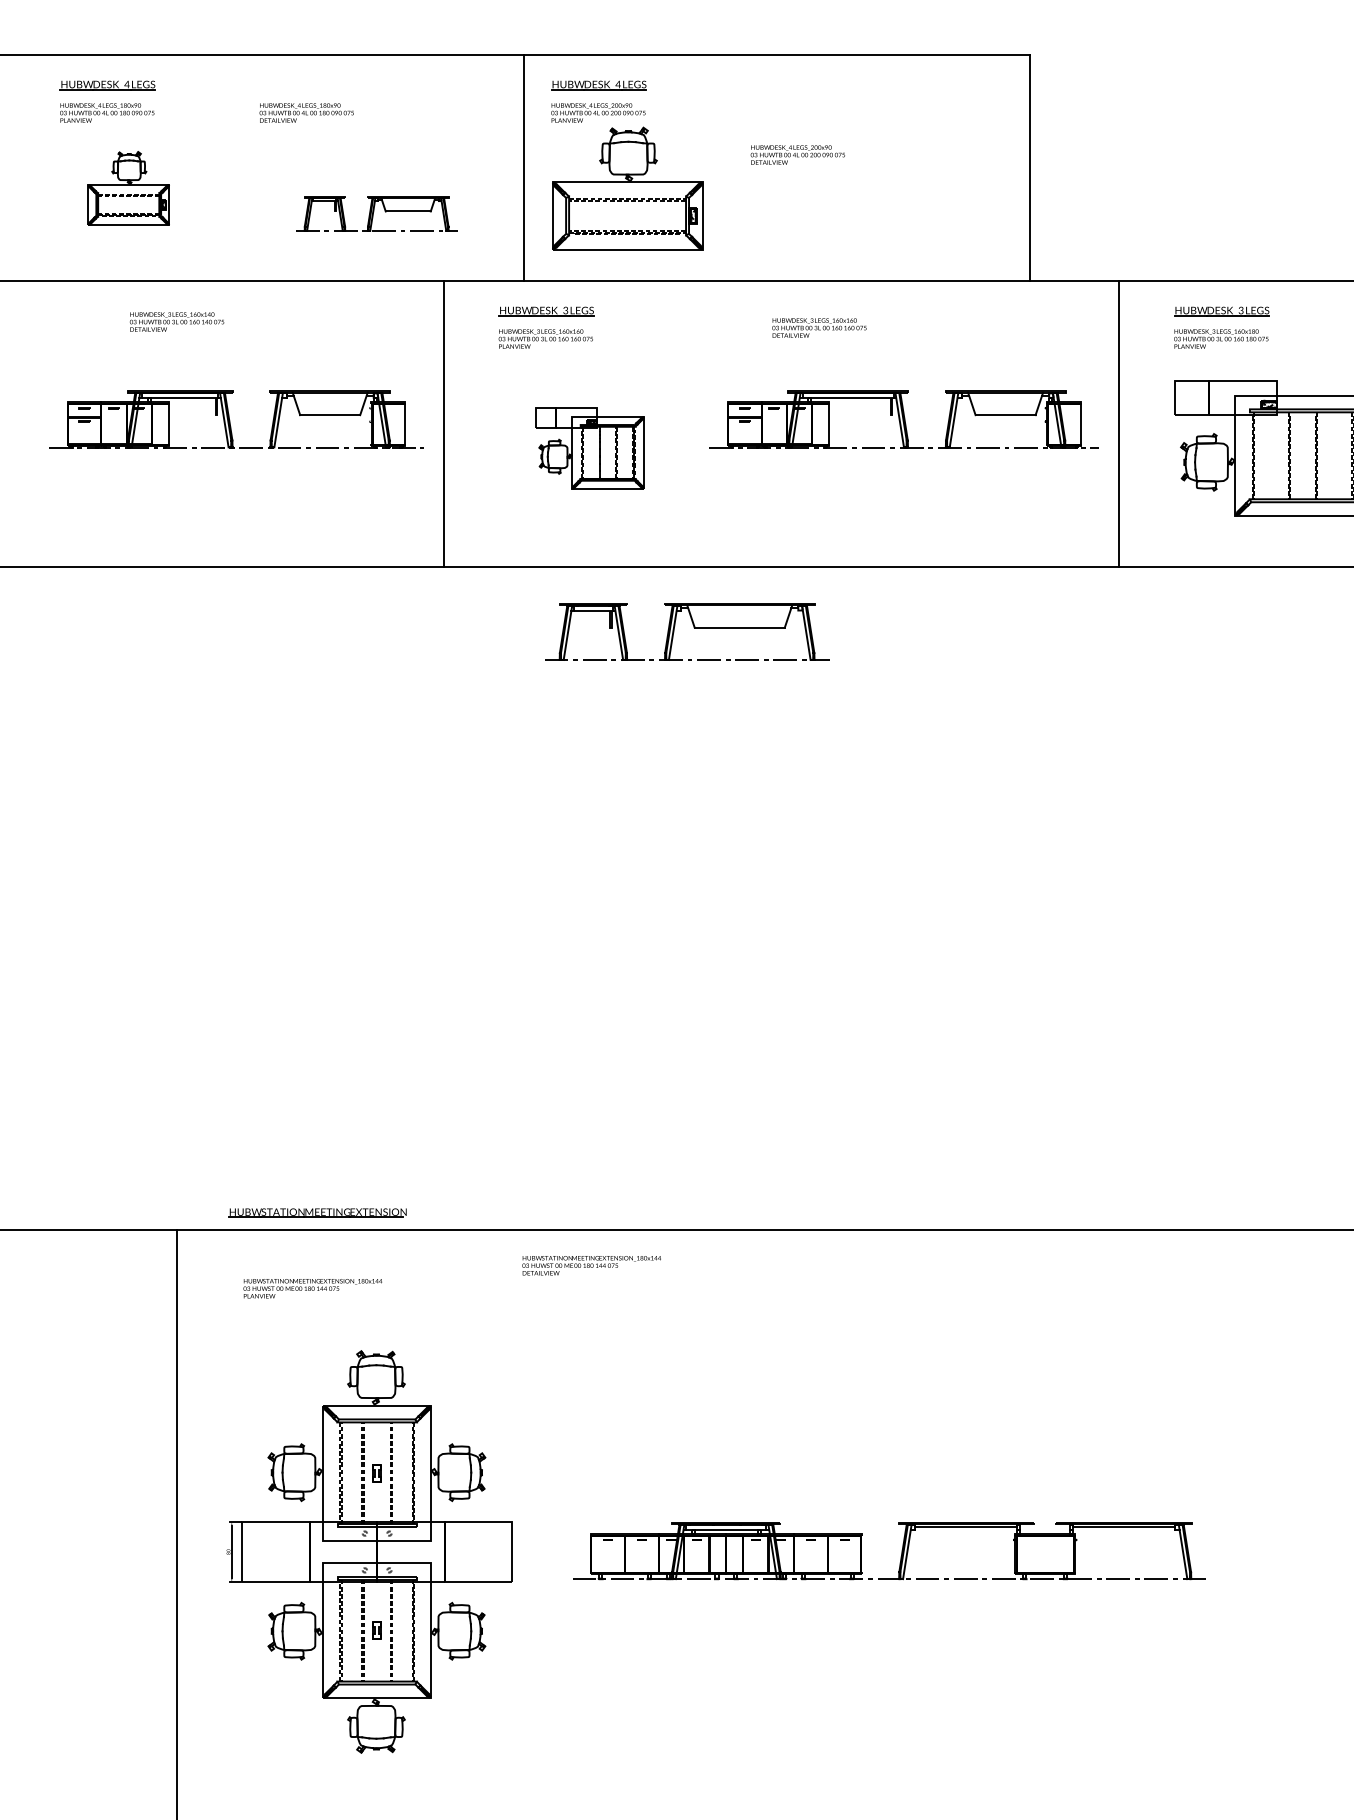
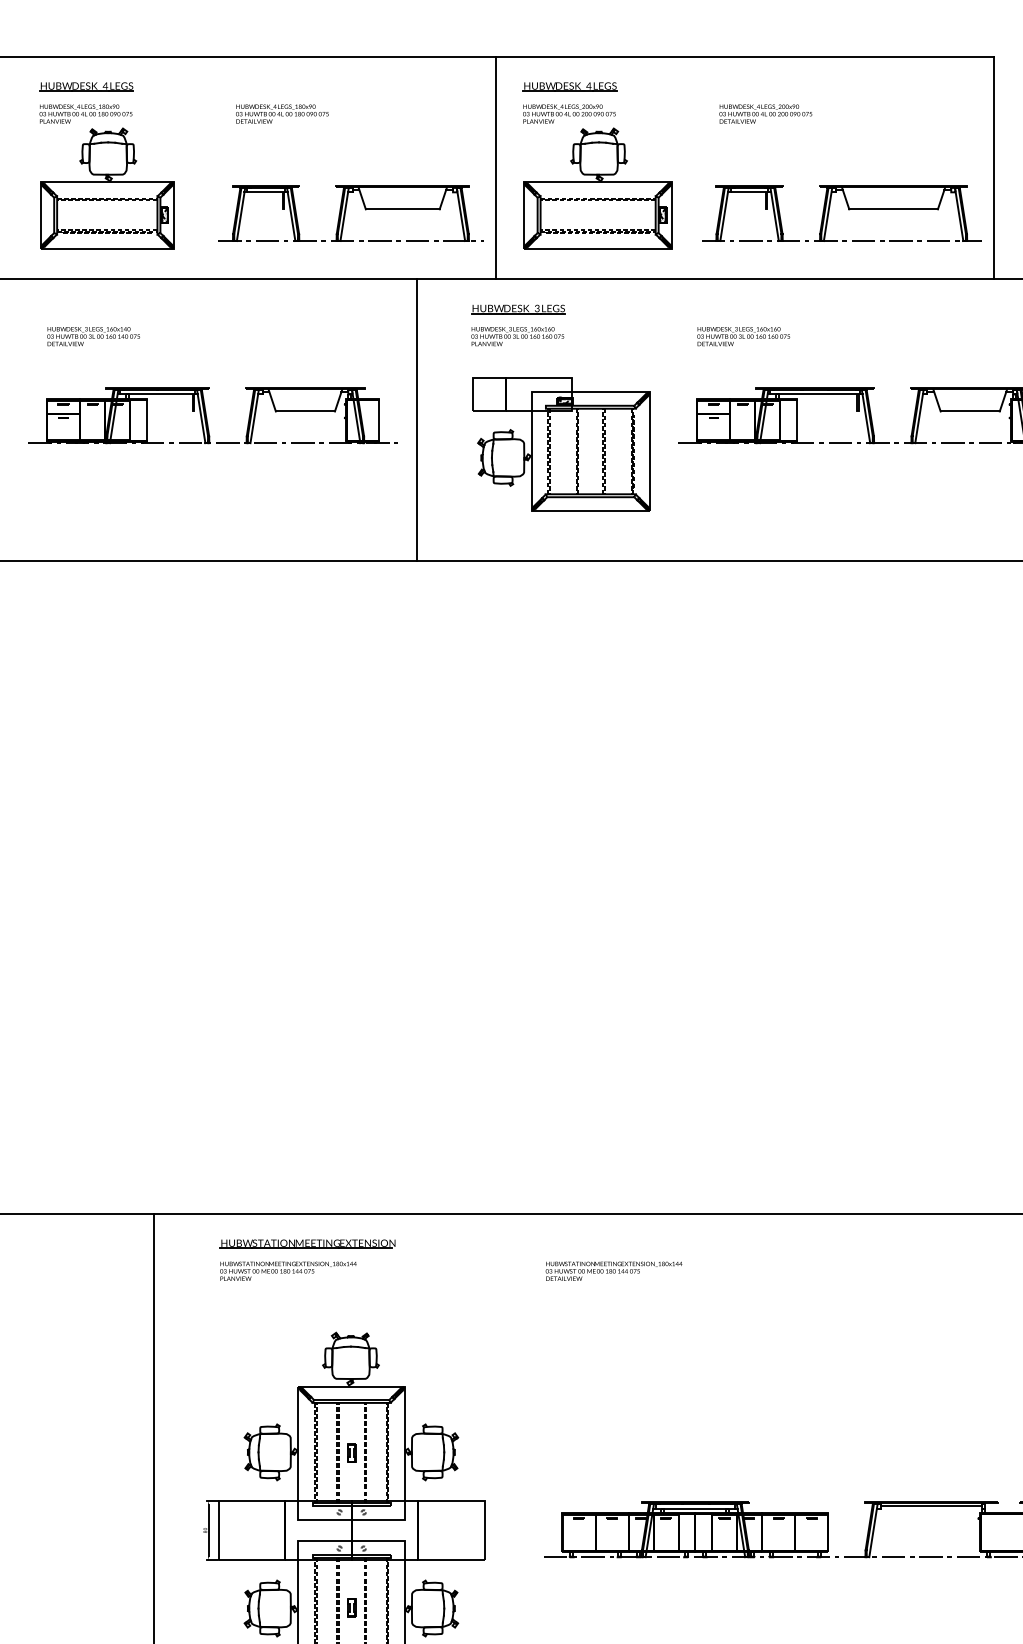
text: (797, 154) -> (765, 113), moved
part: (128, 188) -> (106, 188), size x1.67
part: (376, 213) -> (351, 213), size x1.67
text: (176, 321) -> (93, 336), moved
text: (819, 327) -> (743, 336), moved
part: (589, 448) -> (560, 444), size x1.67
part: (693, 627) -> (848, 209), moved
part: (317, 1212) -> (307, 1243), moved
text: (591, 1265) -> (613, 1271), moved

